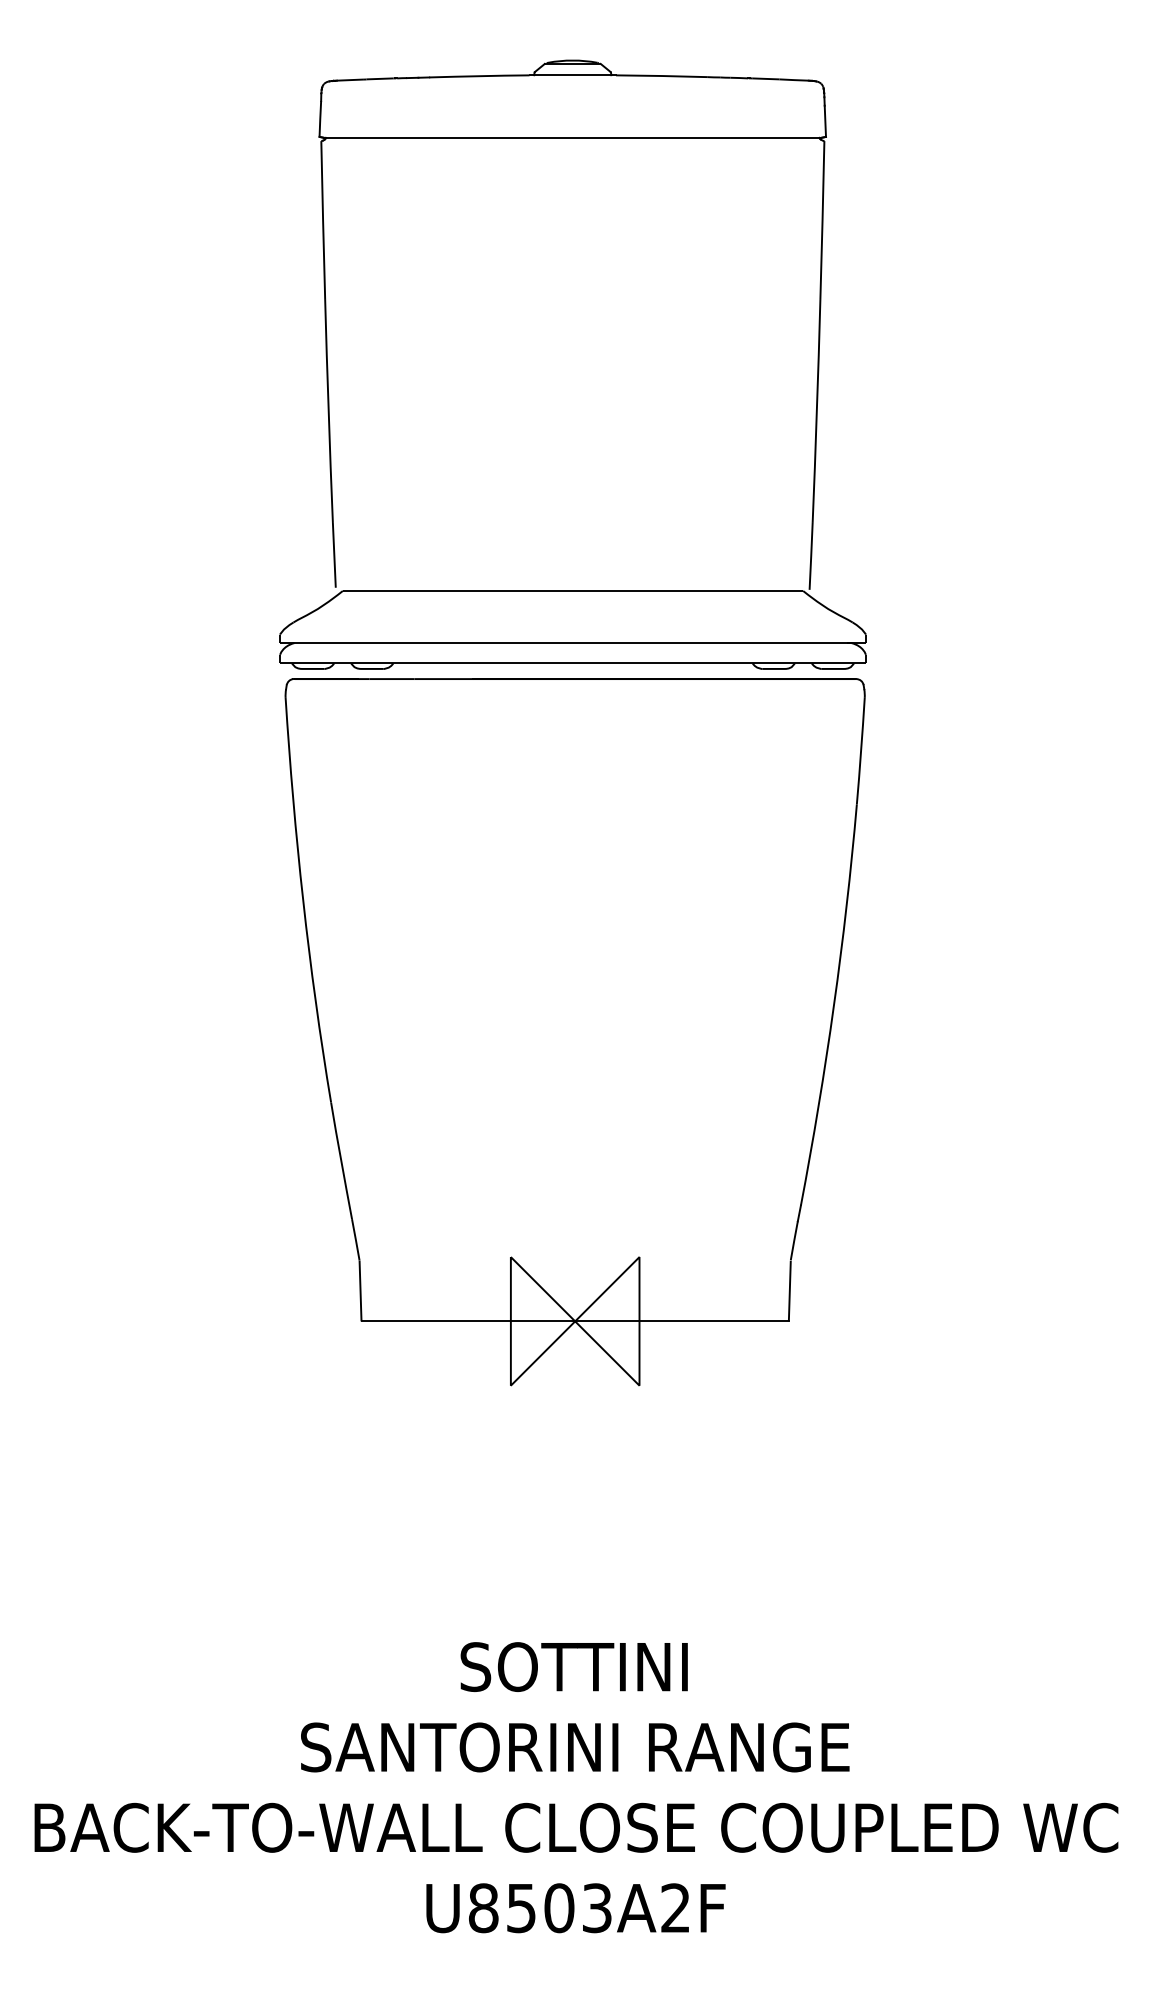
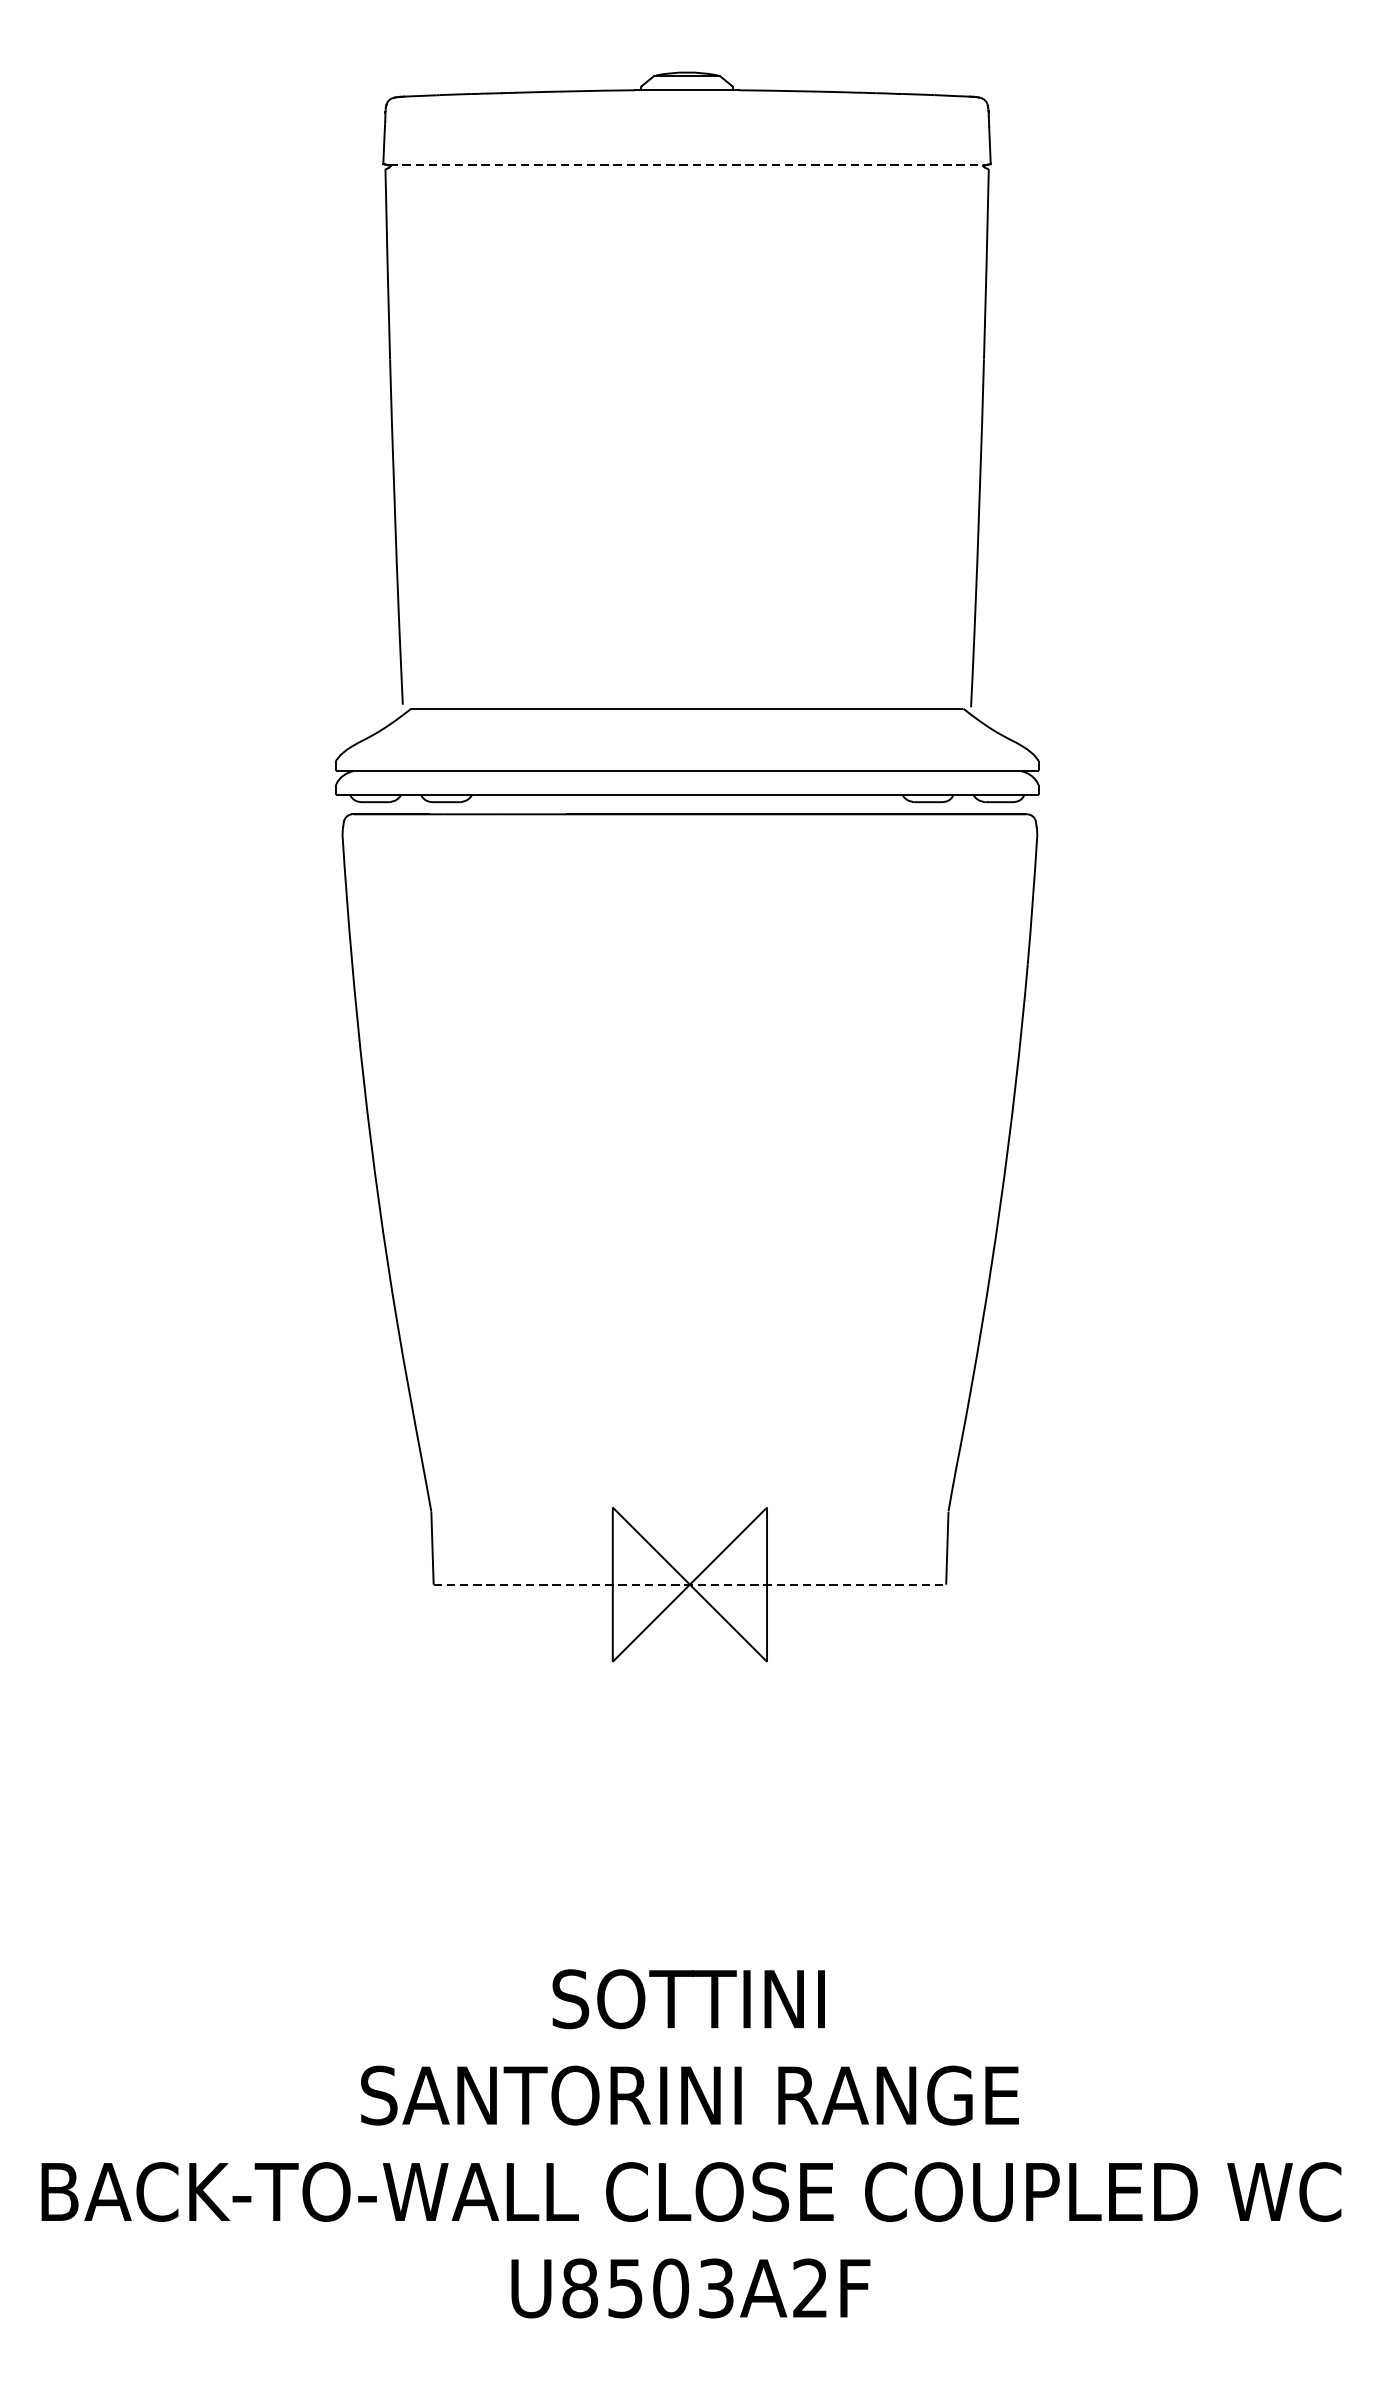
line: (573, 137) -> (687, 164), solid -> dashed
line: (575, 1321) -> (690, 1584), solid -> dashed

